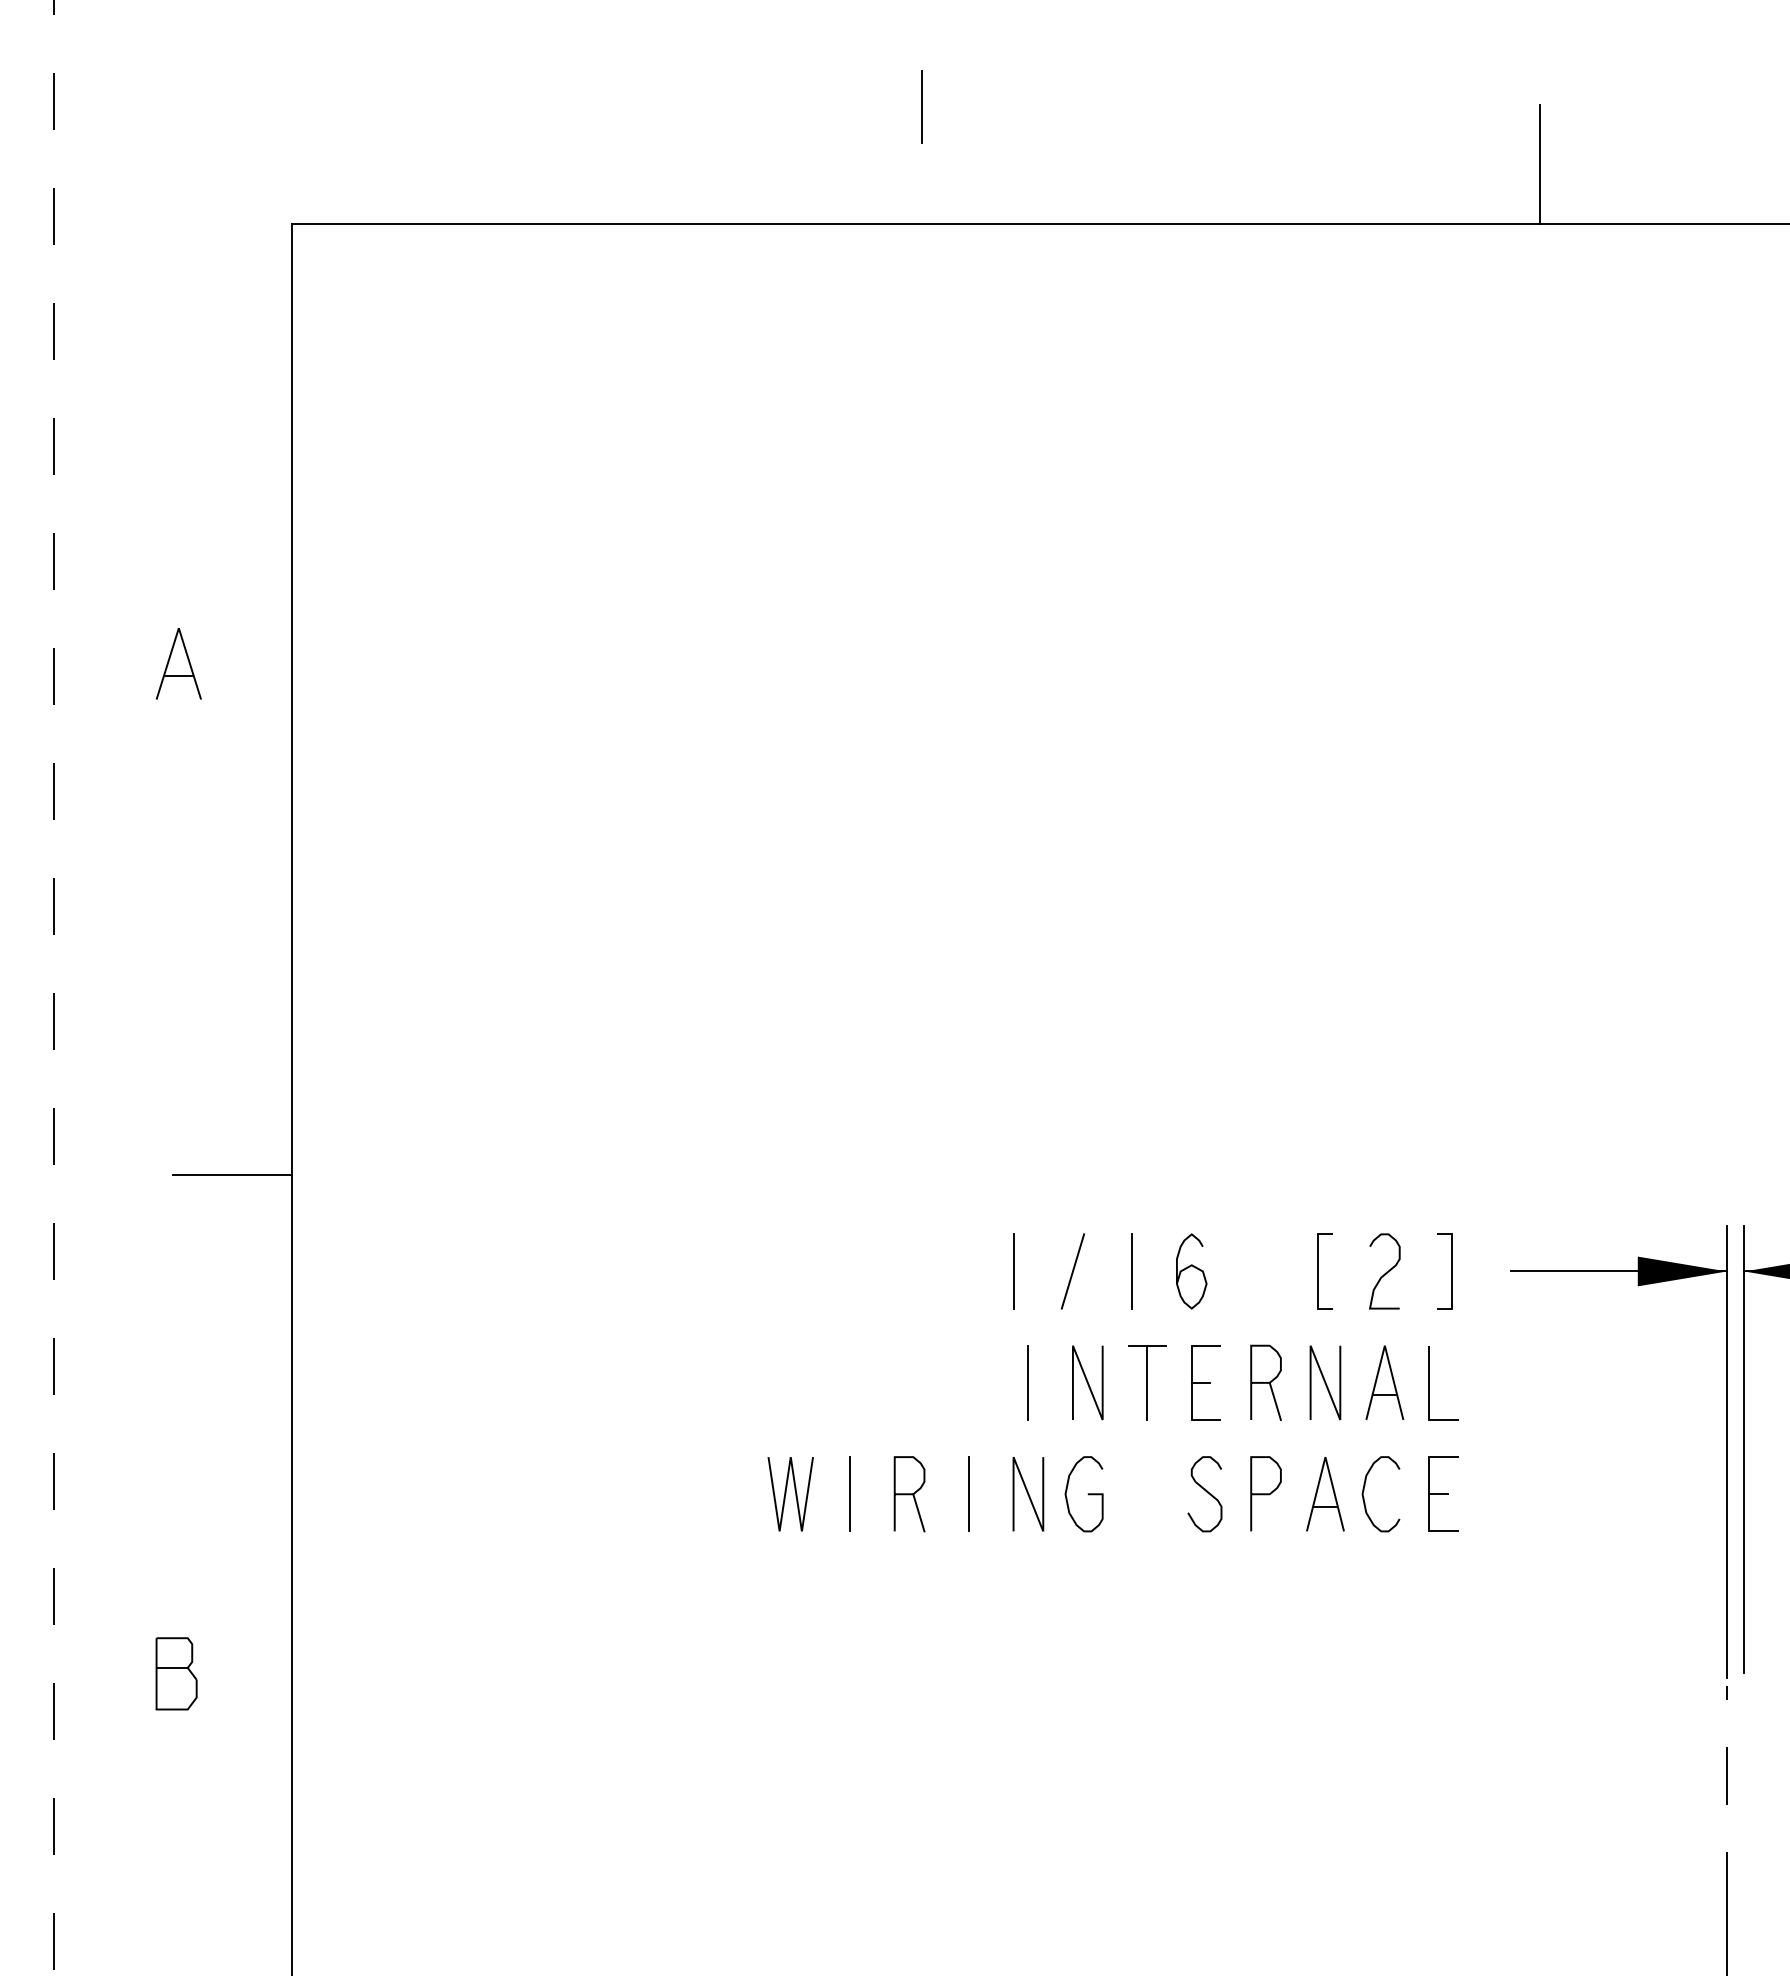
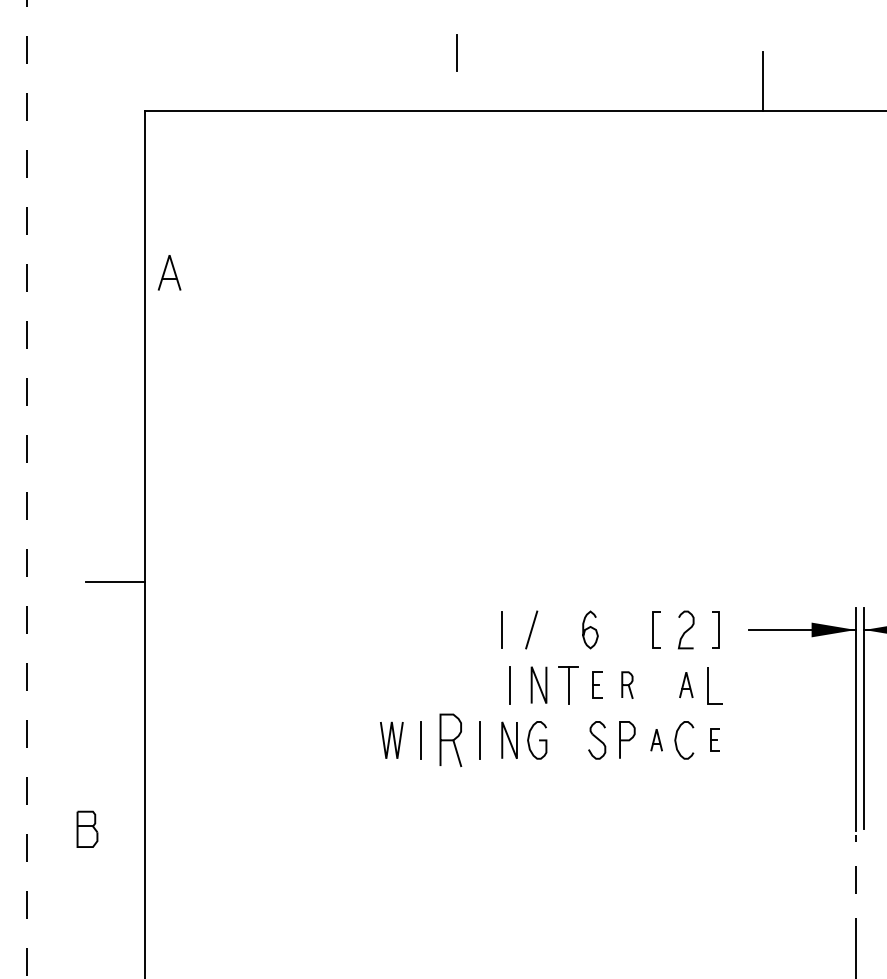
part: (178, 663) -> (169, 272), moved
line: (1133, 1270) -> (561, 629), removed
part: (1266, 1381) -> (627, 684), size x0.7
line: (1324, 1381) -> (656, 684), removed
part: (1385, 1381) -> (686, 684), size x0.7
part: (1205, 1383) -> (597, 685), size x0.7
part: (1324, 1492) -> (656, 739), size x0.6
part: (909, 1494) -> (450, 740), size x1.4
part: (1441, 1494) -> (714, 740), size x0.6

